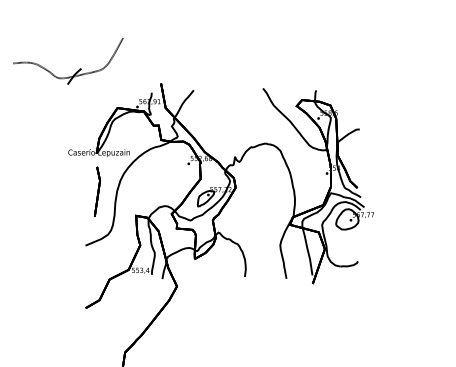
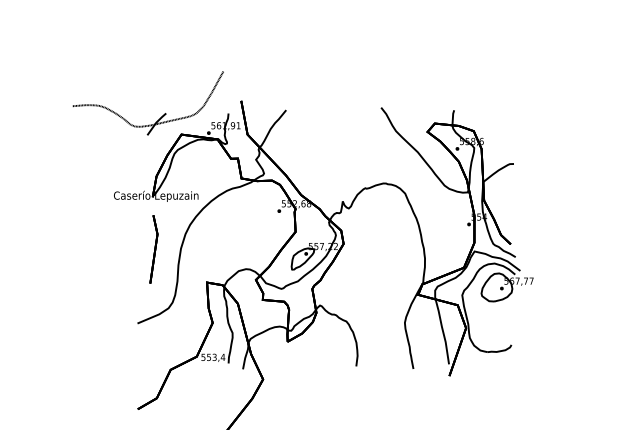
part: (78, 69) -> (162, 114), moved

